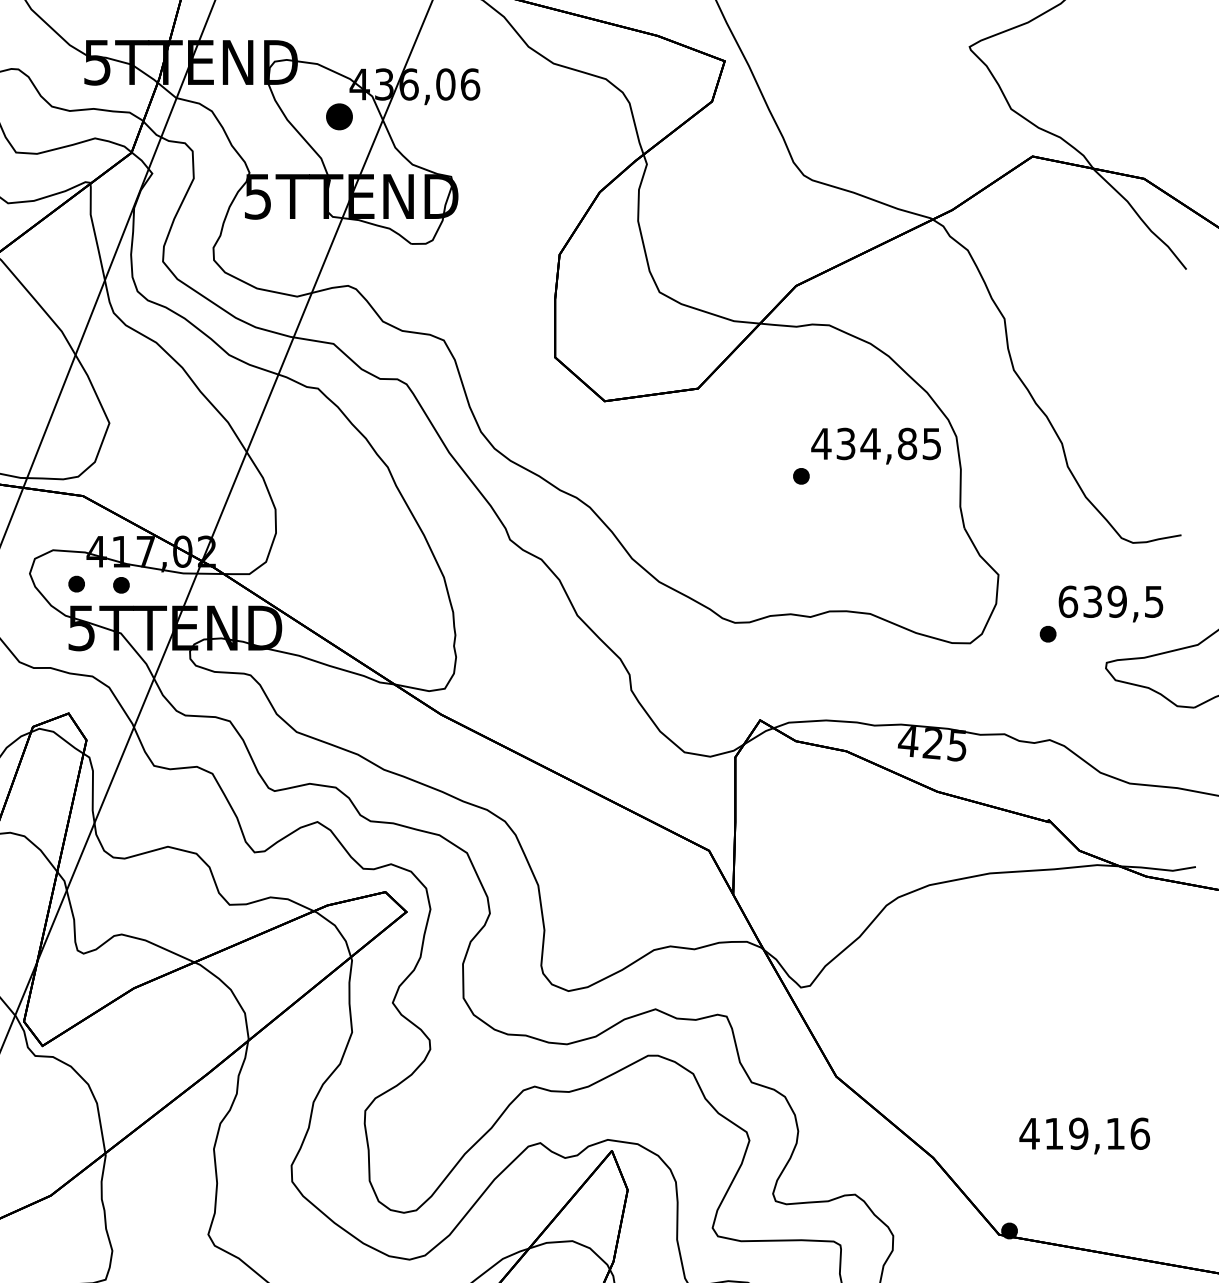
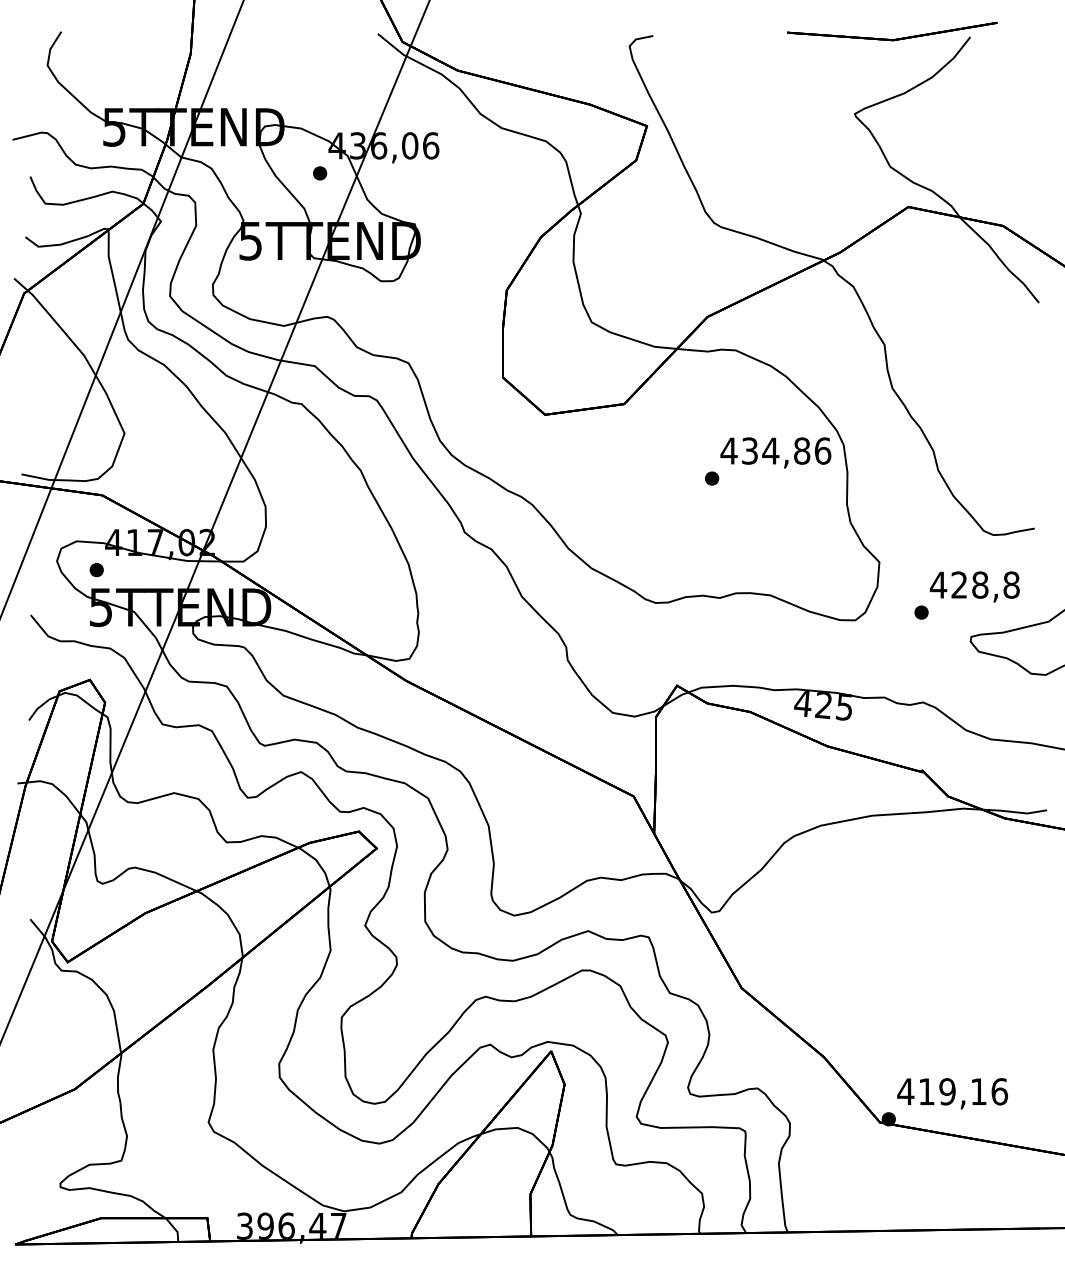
part: (340, 117) -> (320, 173), size x0.62
text: (932, 443) -> (823, 450), 434,85 -> 434,86
part: (121, 585) -> (134, 571), removed
text: (1110, 601) -> (974, 584), 639,5 -> 428,8
text: (1084, 1135) -> (952, 1093), moved

